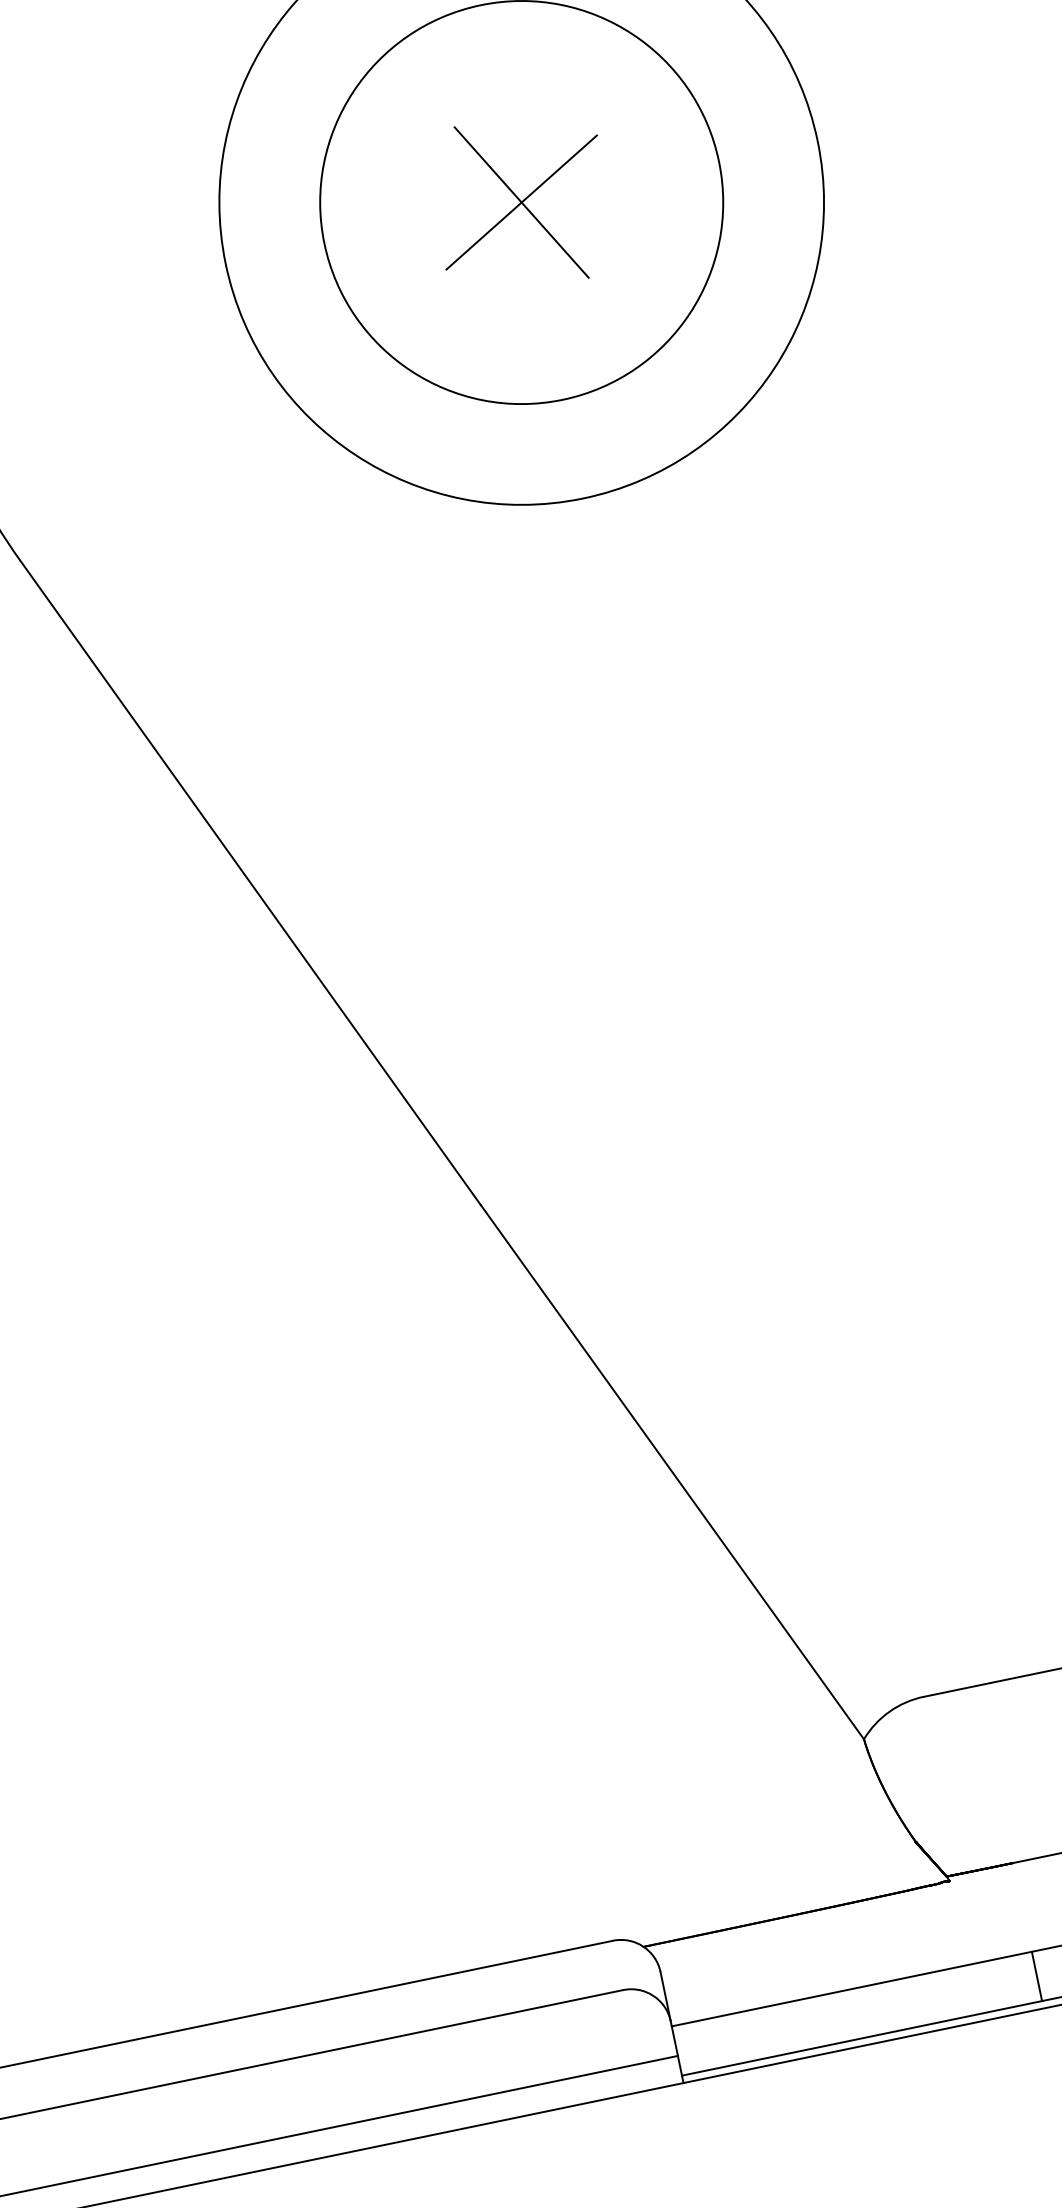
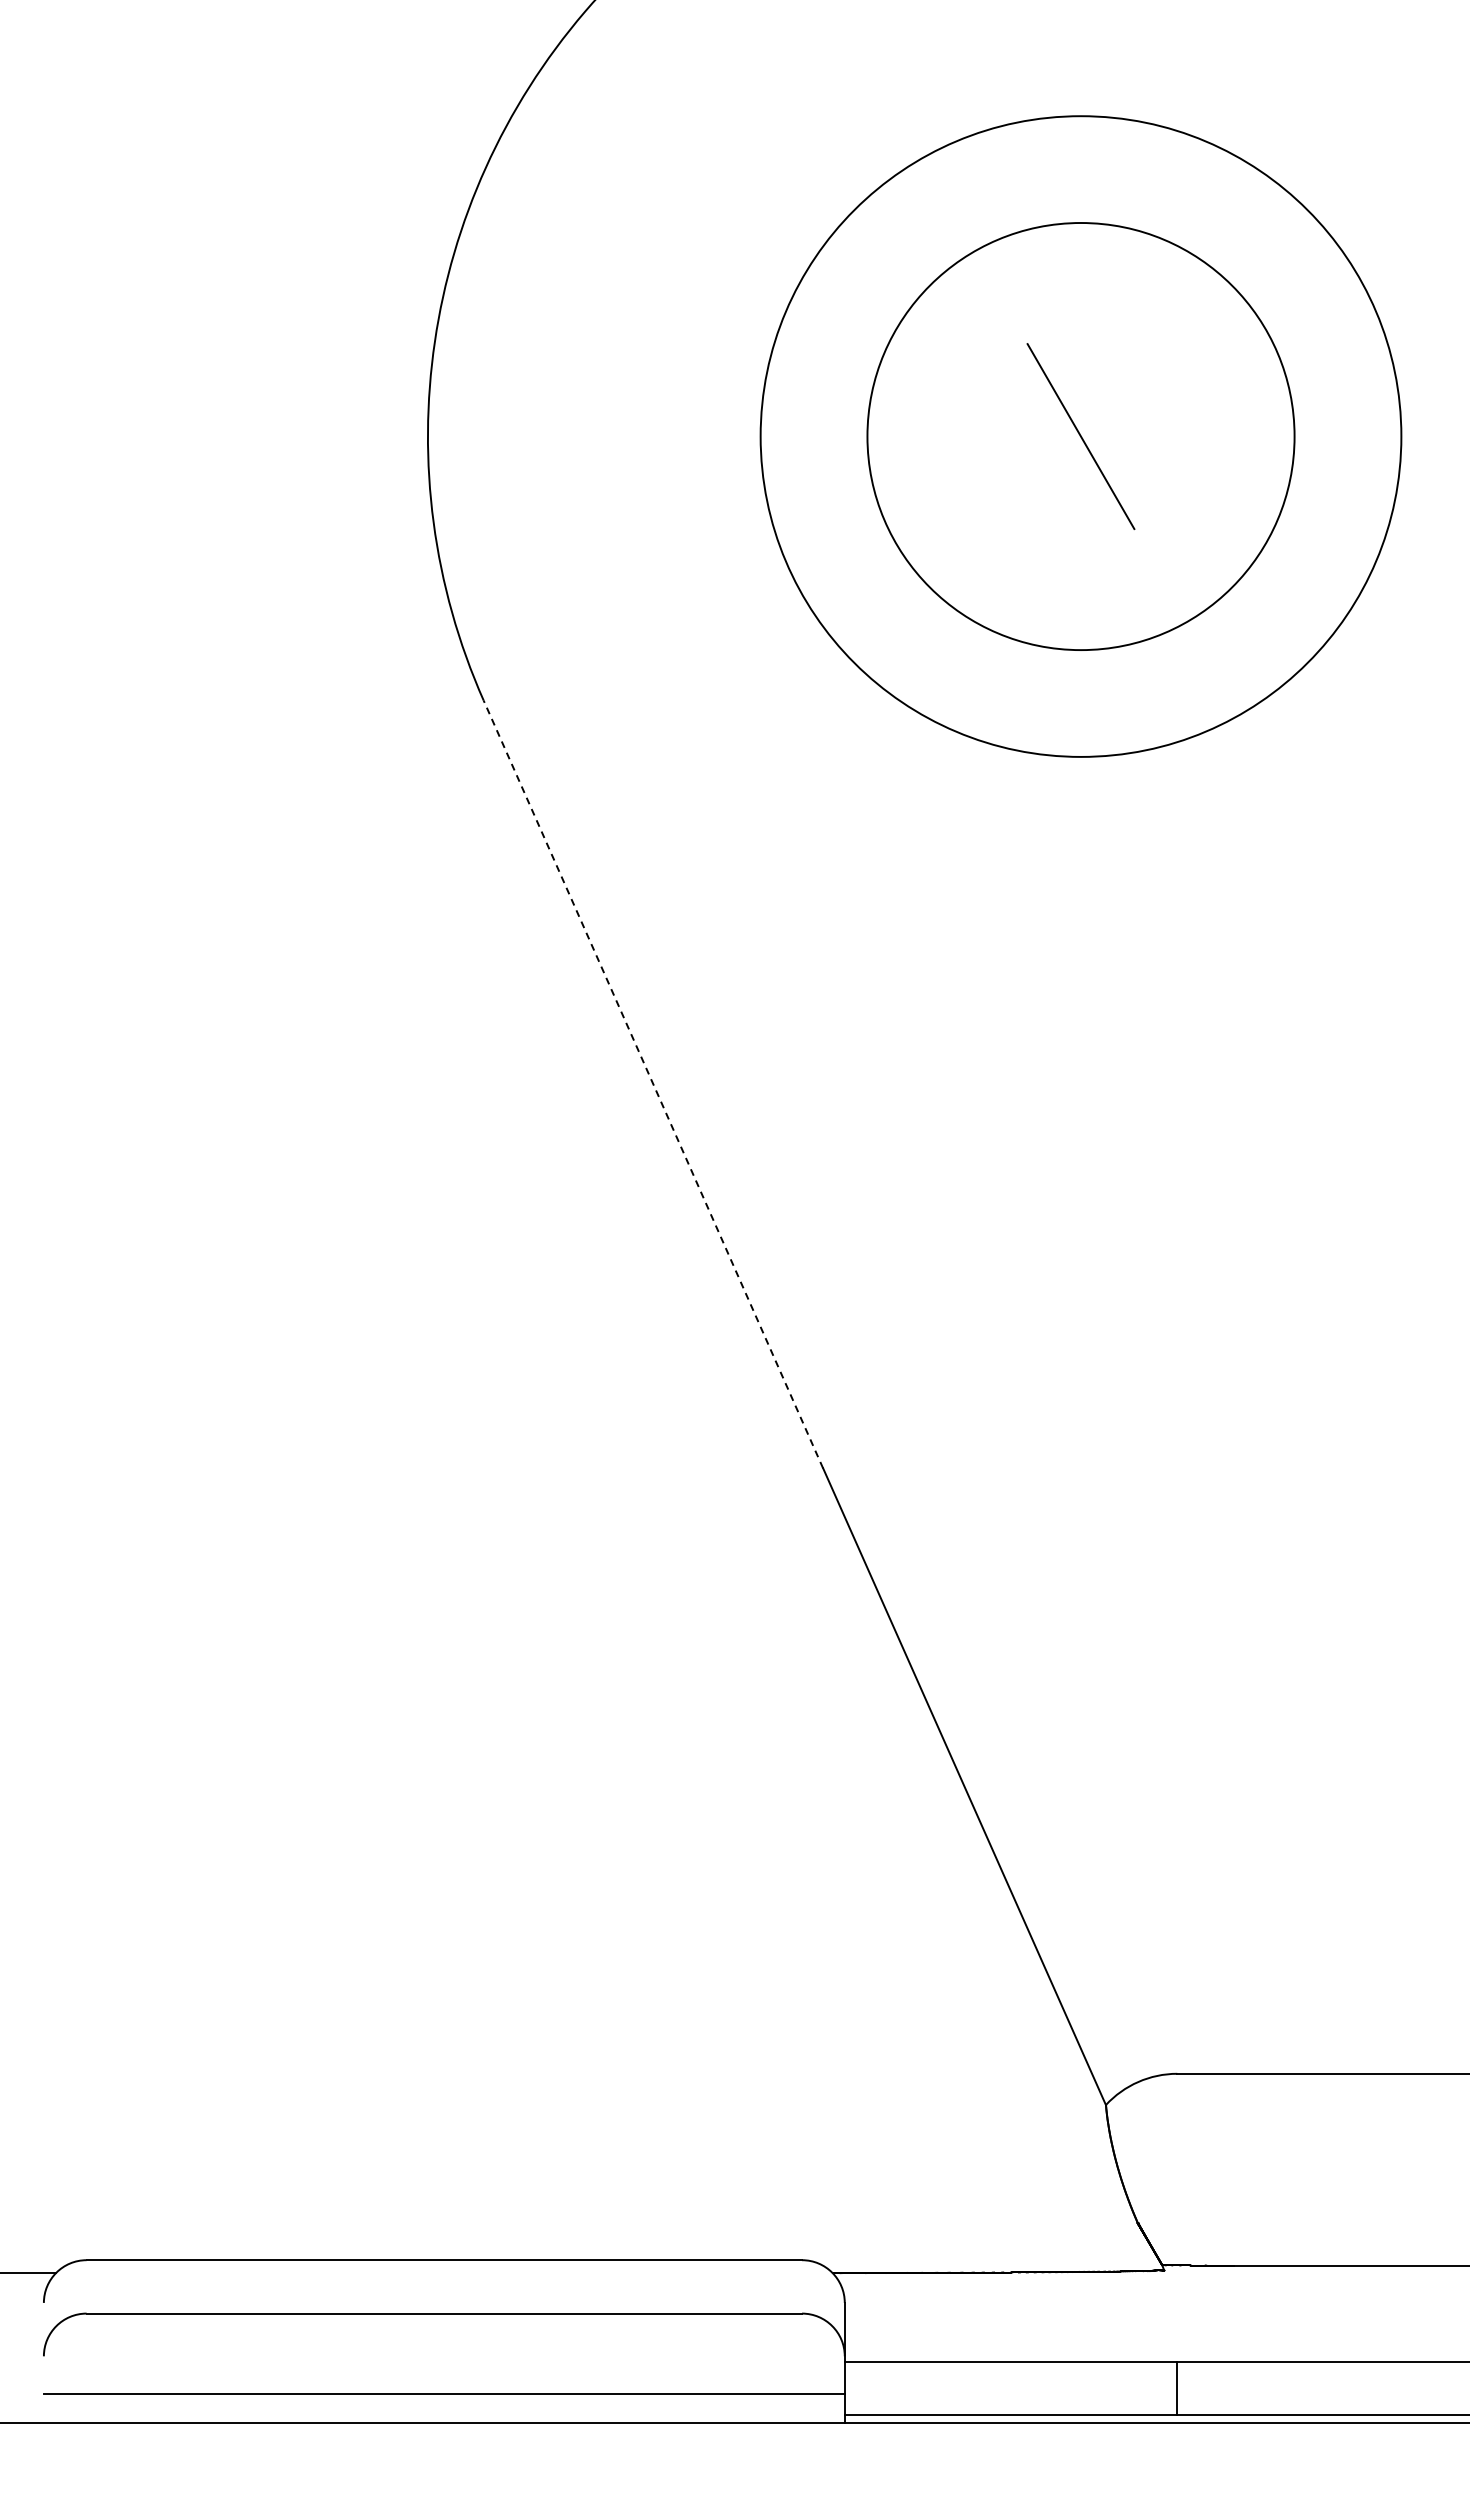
line: (521, 202) -> (1080, 436), removed
line: (250, 882) -> (653, 1084), solid -> dashed
line: (1036, 1976) -> (1176, 2388), moved

